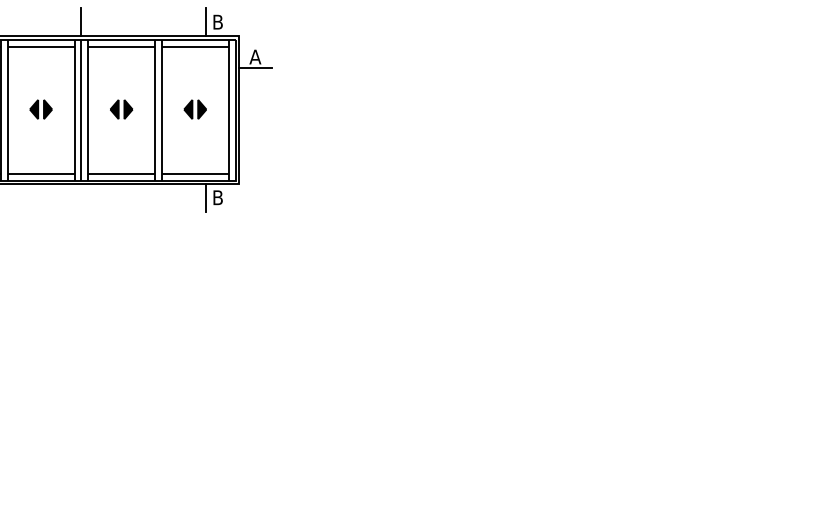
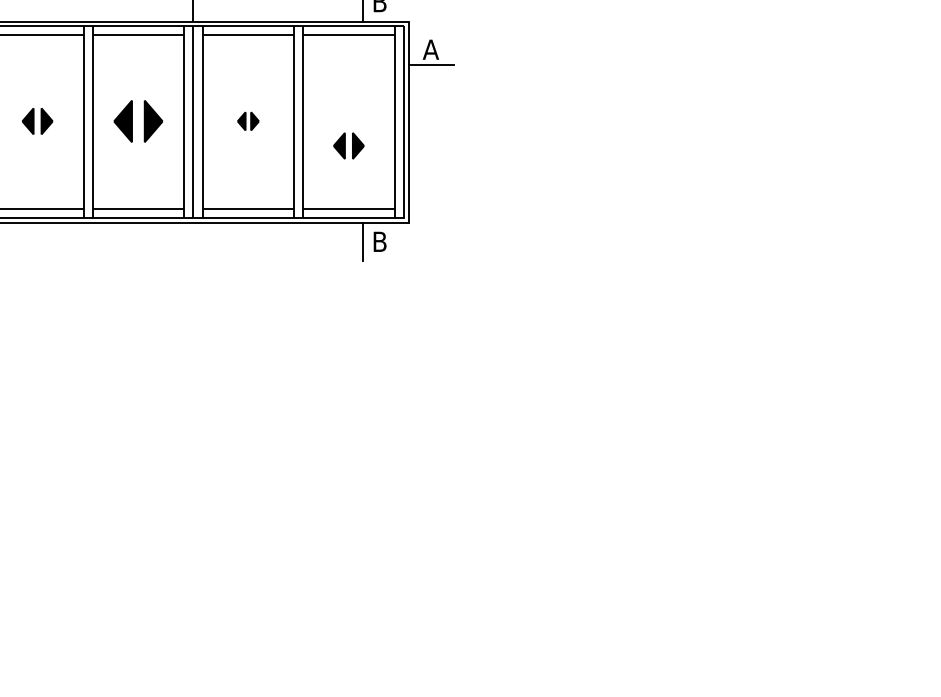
part: (40, 109) -> (137, 121), size x1.6
part: (121, 109) -> (248, 121), size x0.7
part: (194, 109) -> (347, 145), moved

